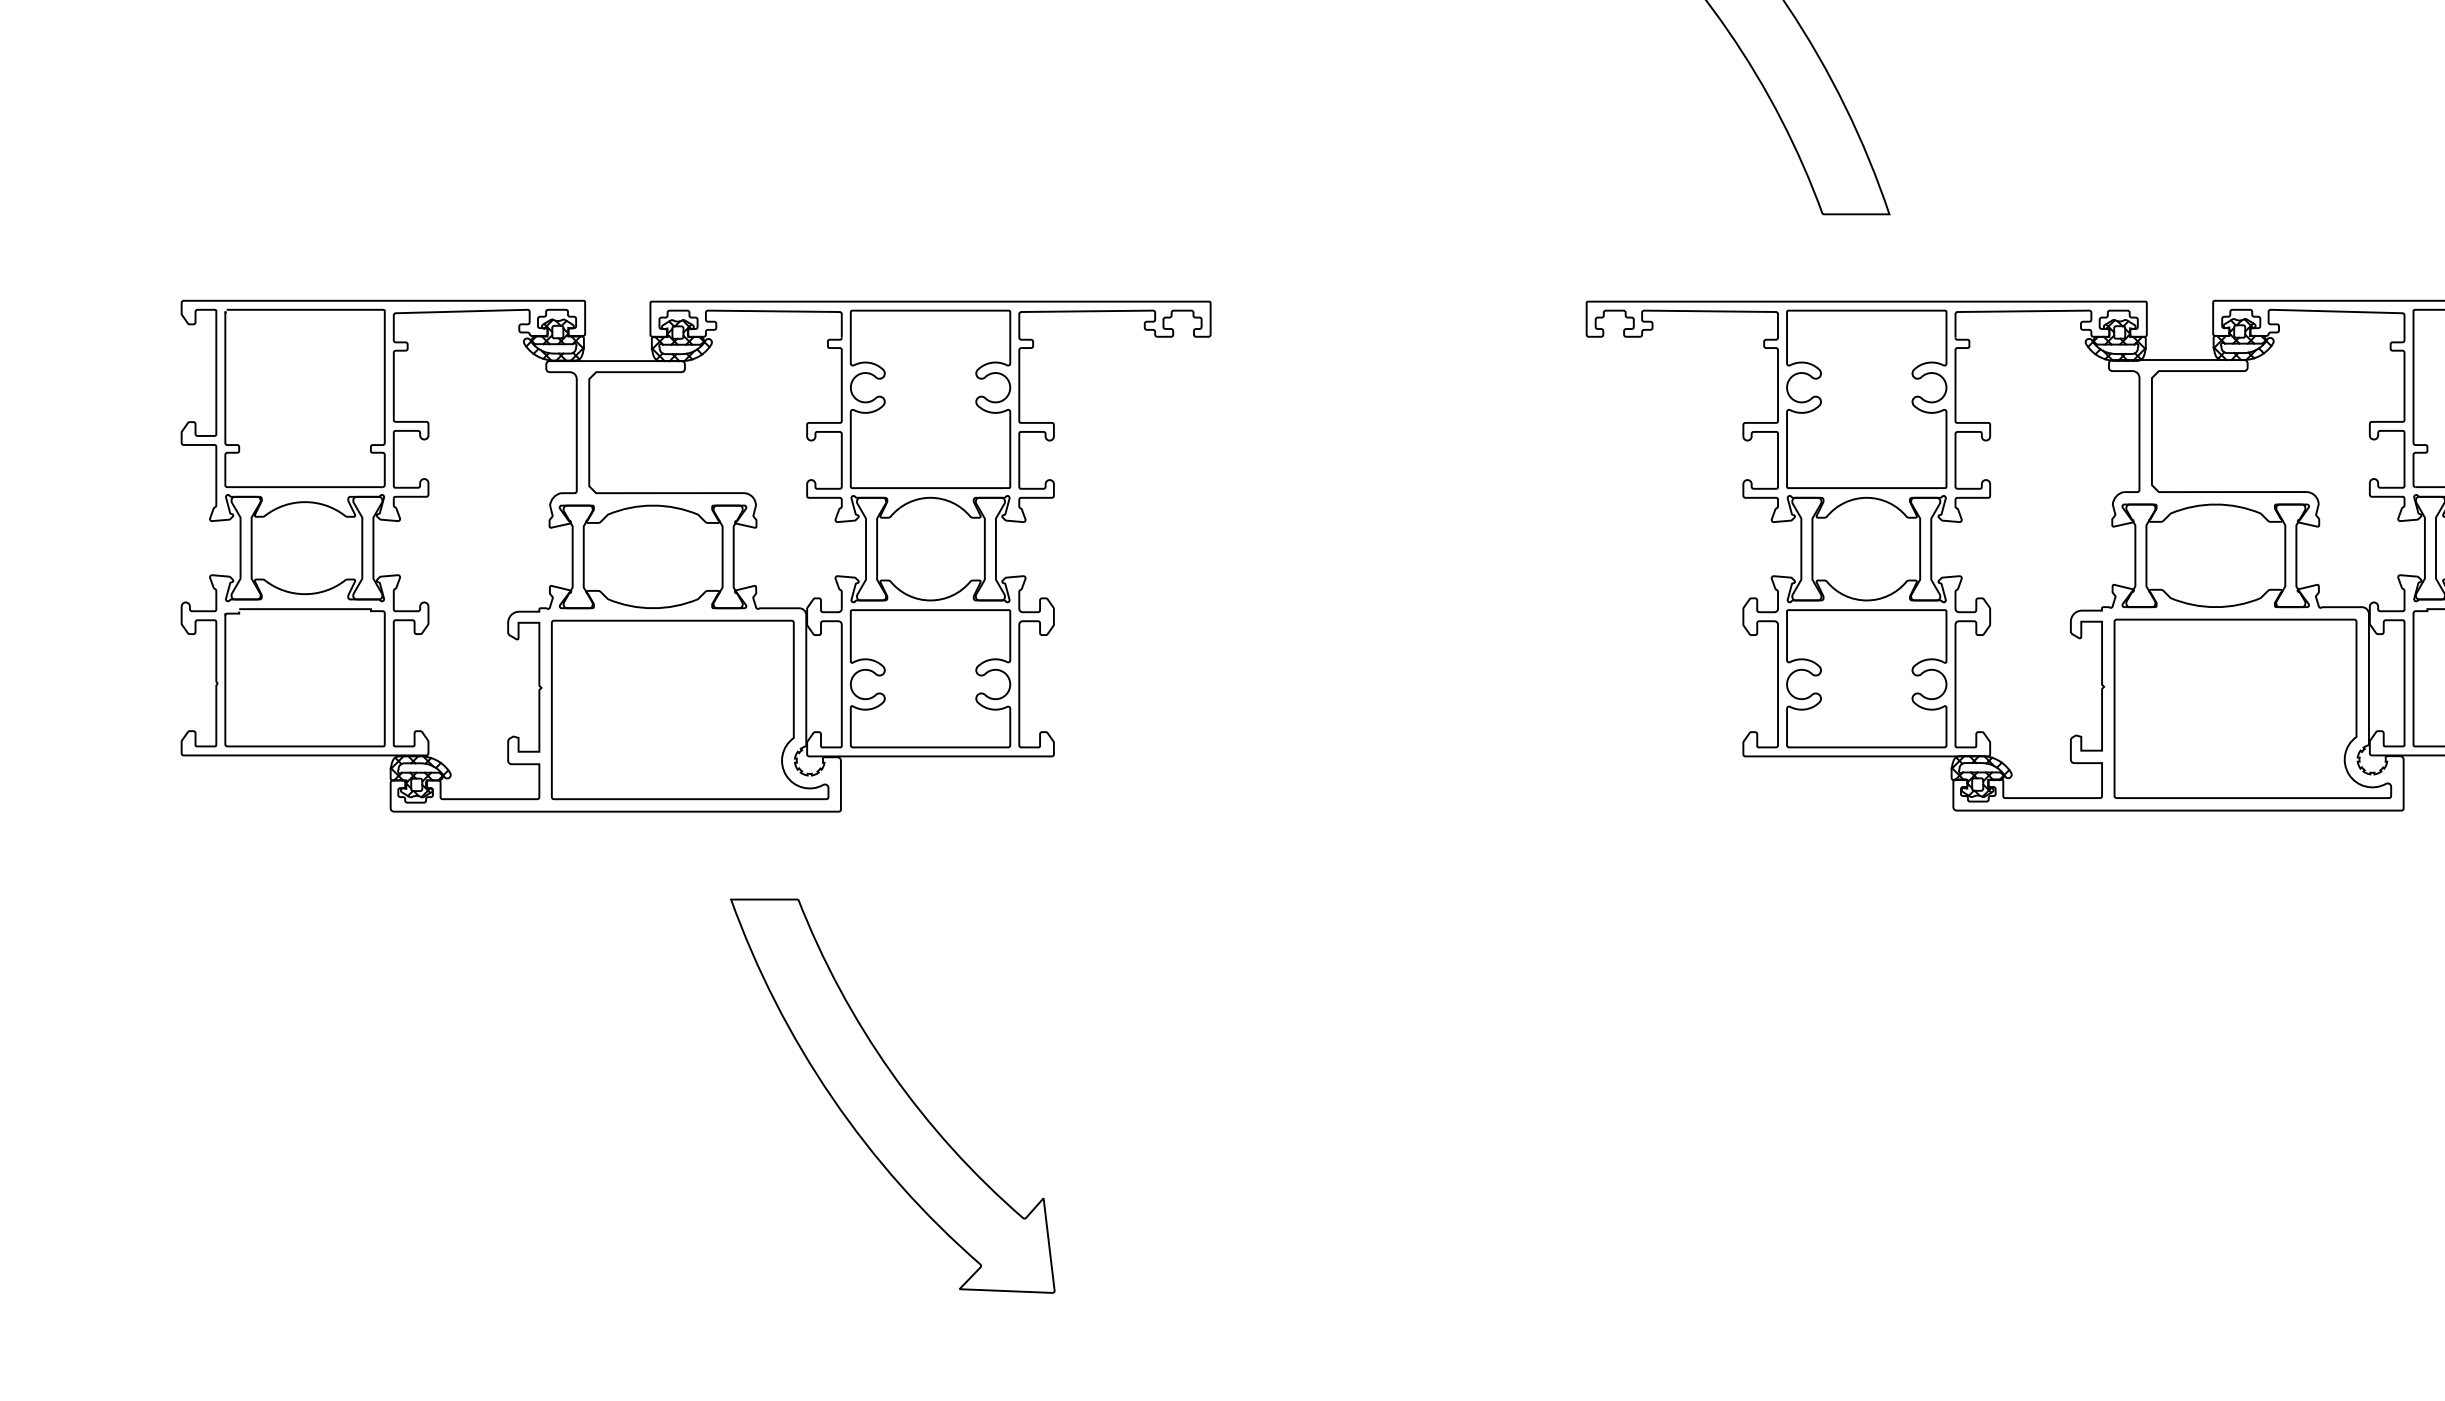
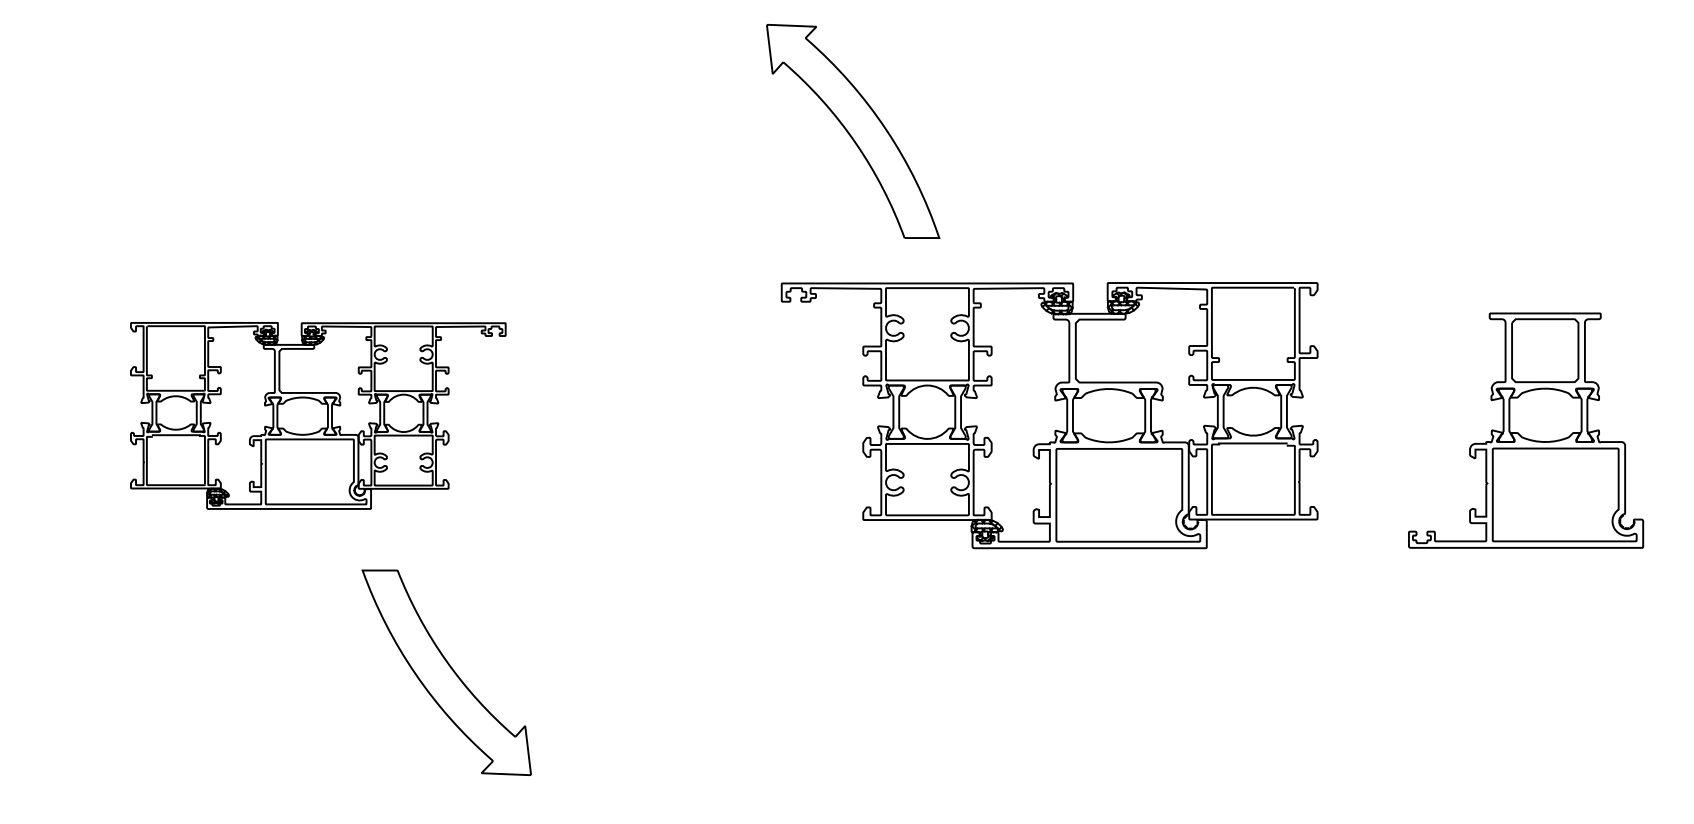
part: (694, 555) -> (317, 415), size x0.7
part: (892, 1095) -> (446, 672), moved

